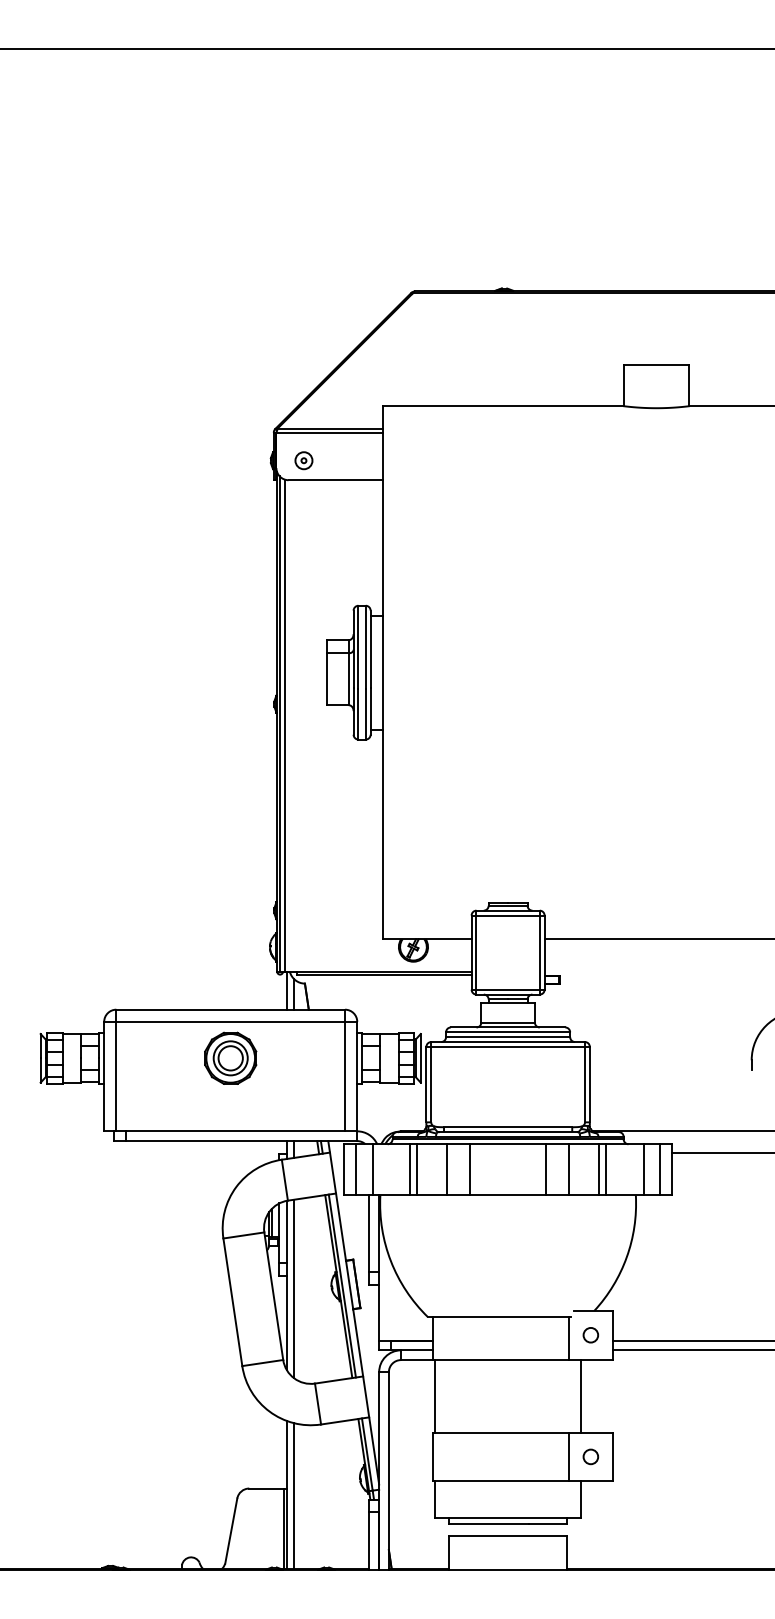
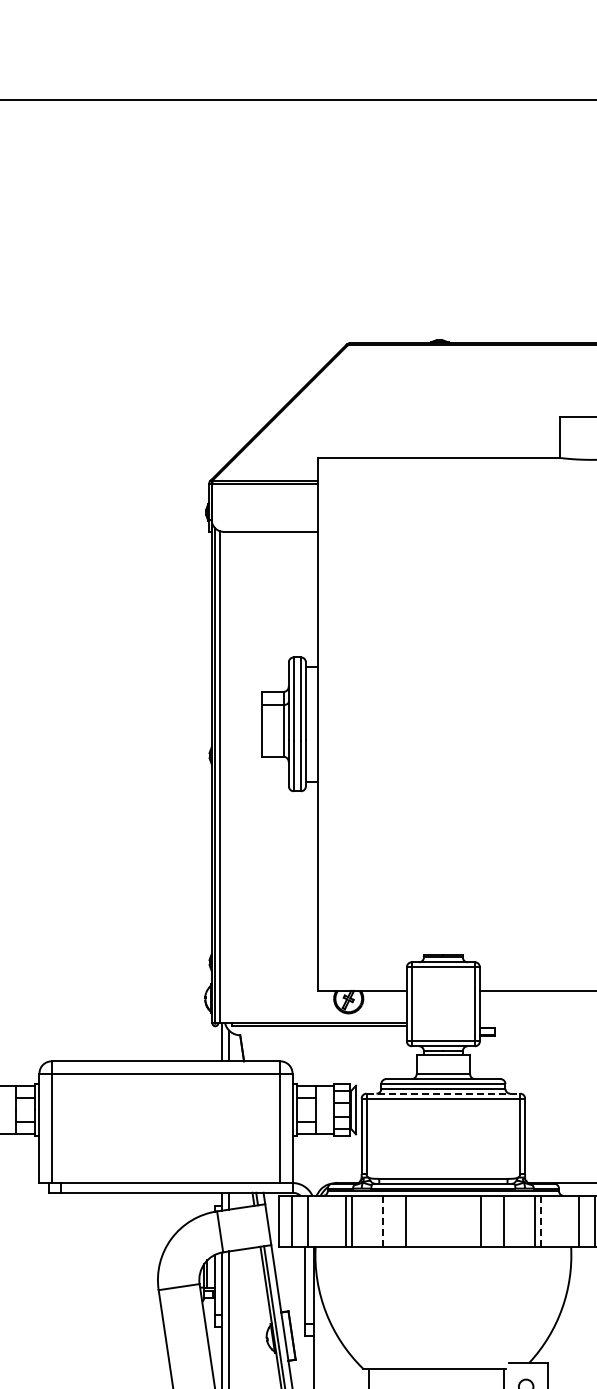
part: (303, 460) -> (238, 512), removed
line: (508, 1042) -> (443, 1094), solid -> dashed
part: (230, 1057) -> (165, 1109), removed
line: (447, 1169) -> (382, 1221), solid -> dashed
line: (605, 1169) -> (540, 1221), solid -> dashed

